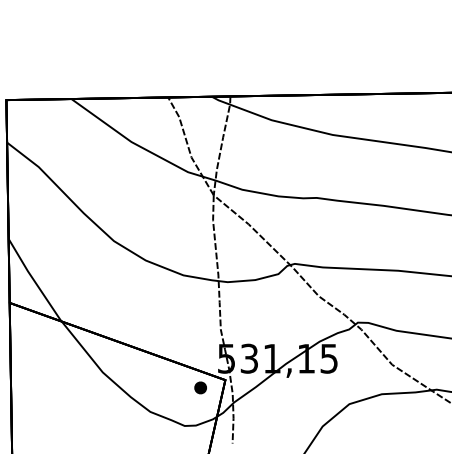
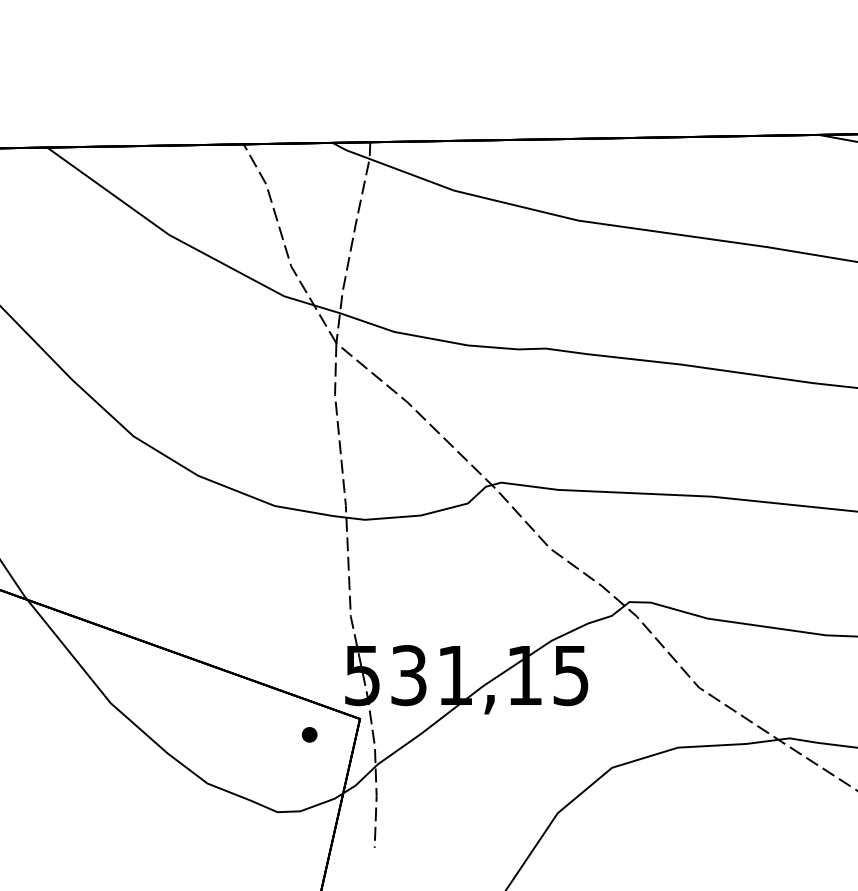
part: (200, 387) -> (309, 733), size x0.6

